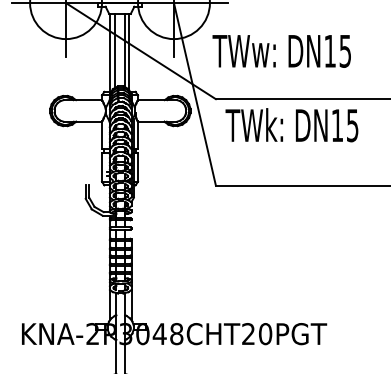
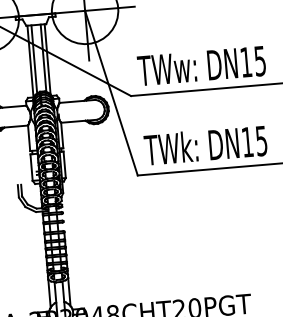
text: (281, 51) -> (201, 66), moved
text: (291, 125) -> (205, 145), moved

